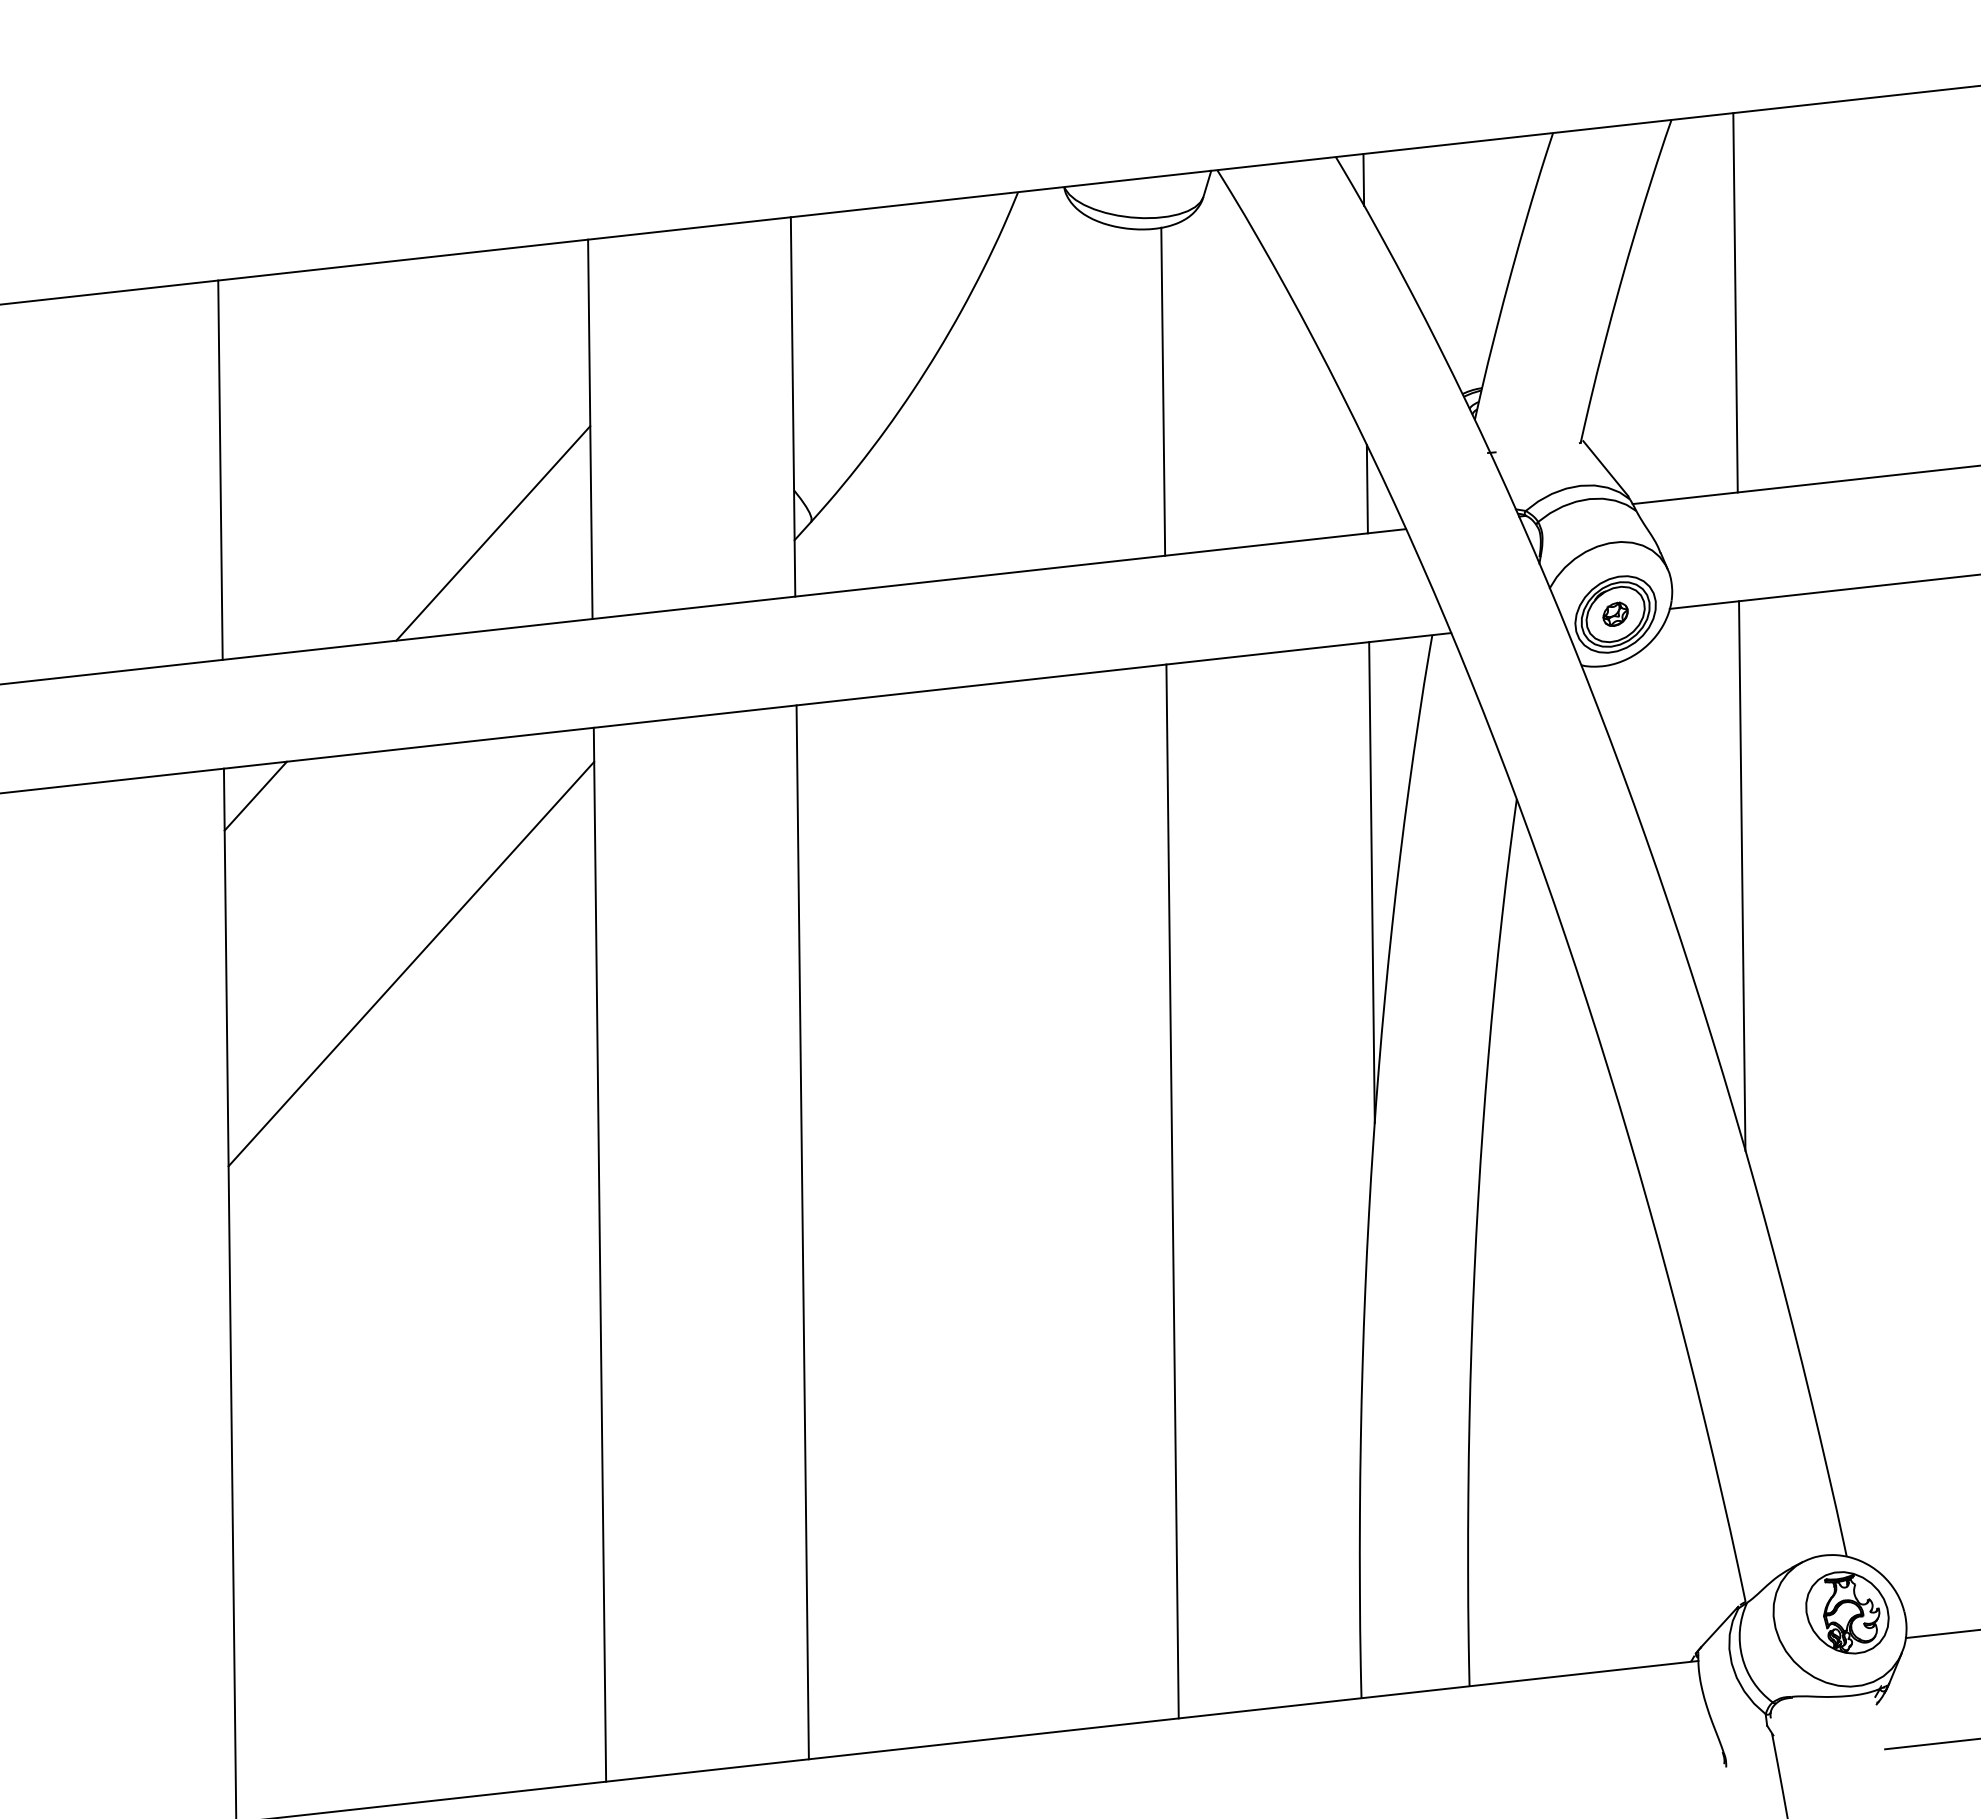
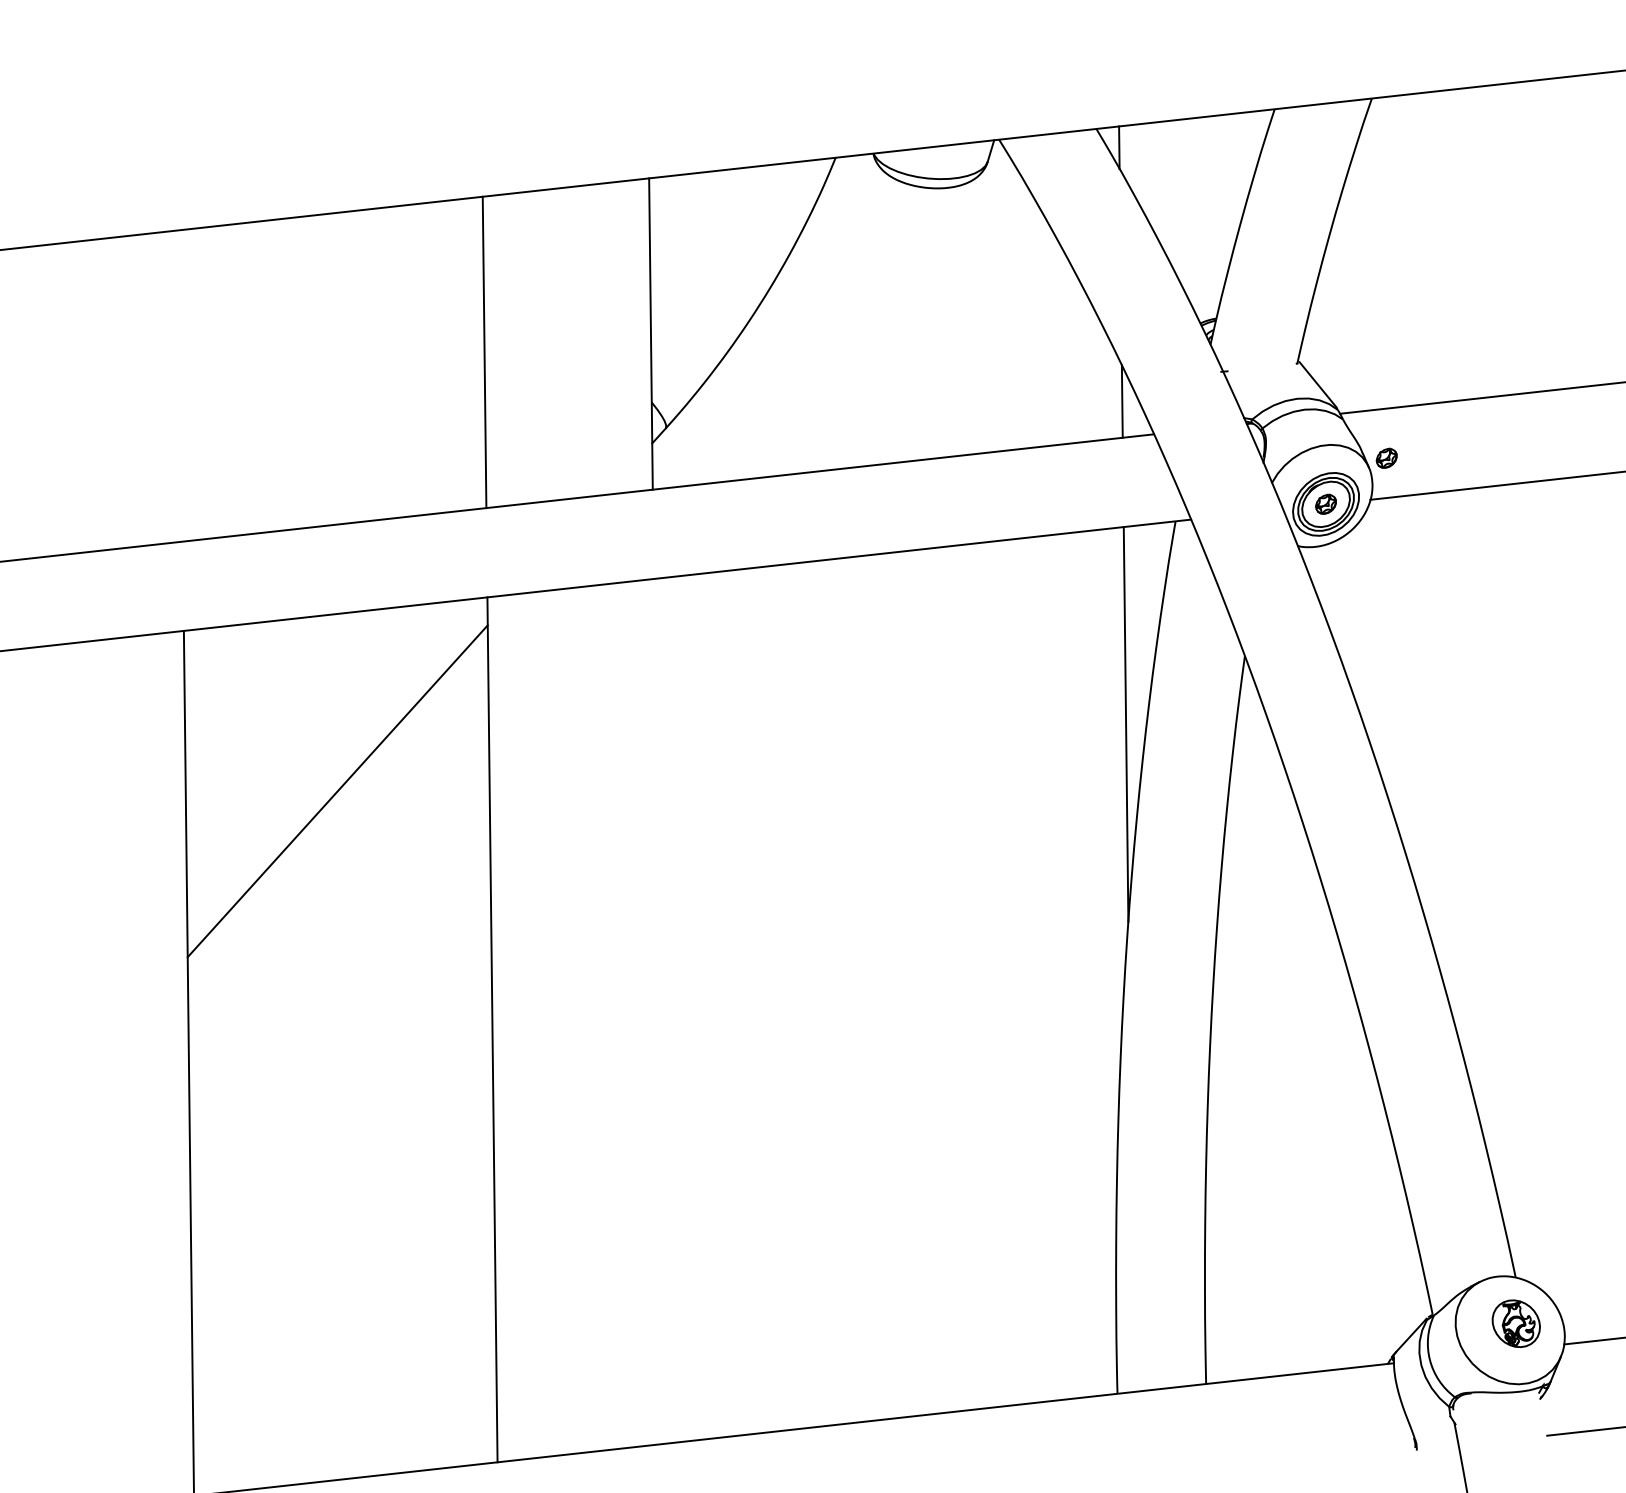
line: (1735, 302) -> (1424, 248), removed
line: (1163, 391) -> (954, 321), removed
line: (220, 469) -> (181, 385), removed
line: (493, 533) -> (405, 437), removed
part: (1689, 557) -> (1386, 457), added
line: (255, 795) -> (209, 652), removed
line: (1742, 875) -> (1430, 718), removed
line: (1172, 1191) -> (962, 977), removed
line: (802, 1232) -> (658, 1011), removed
part: (1847, 1612) -> (1516, 1323), size x0.7

